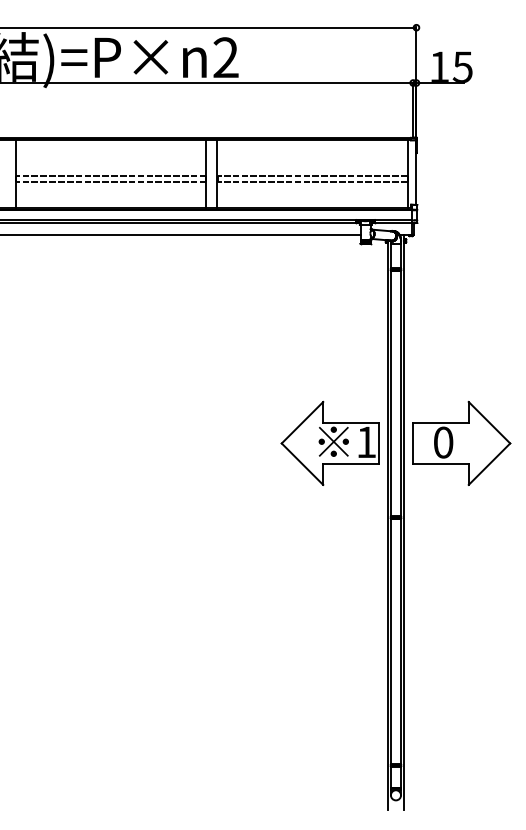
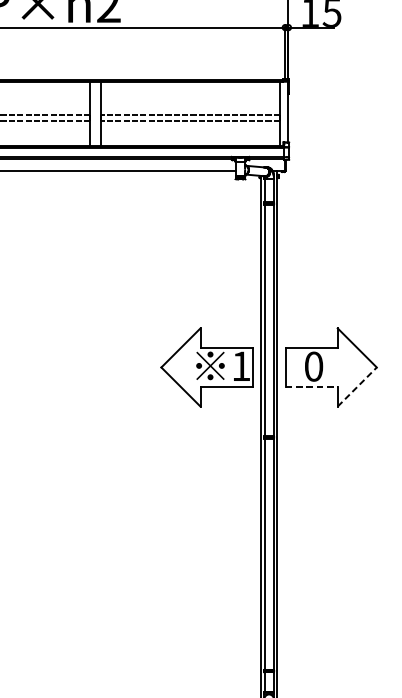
line: (489, 463) -> (357, 386), solid -> dashed
line: (441, 464) -> (312, 387), solid -> dashed

